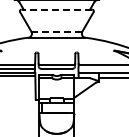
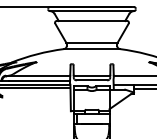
line: (56, 10) -> (91, 21), dashed -> solid
line: (56, 31) -> (91, 42), dashed -> solid

